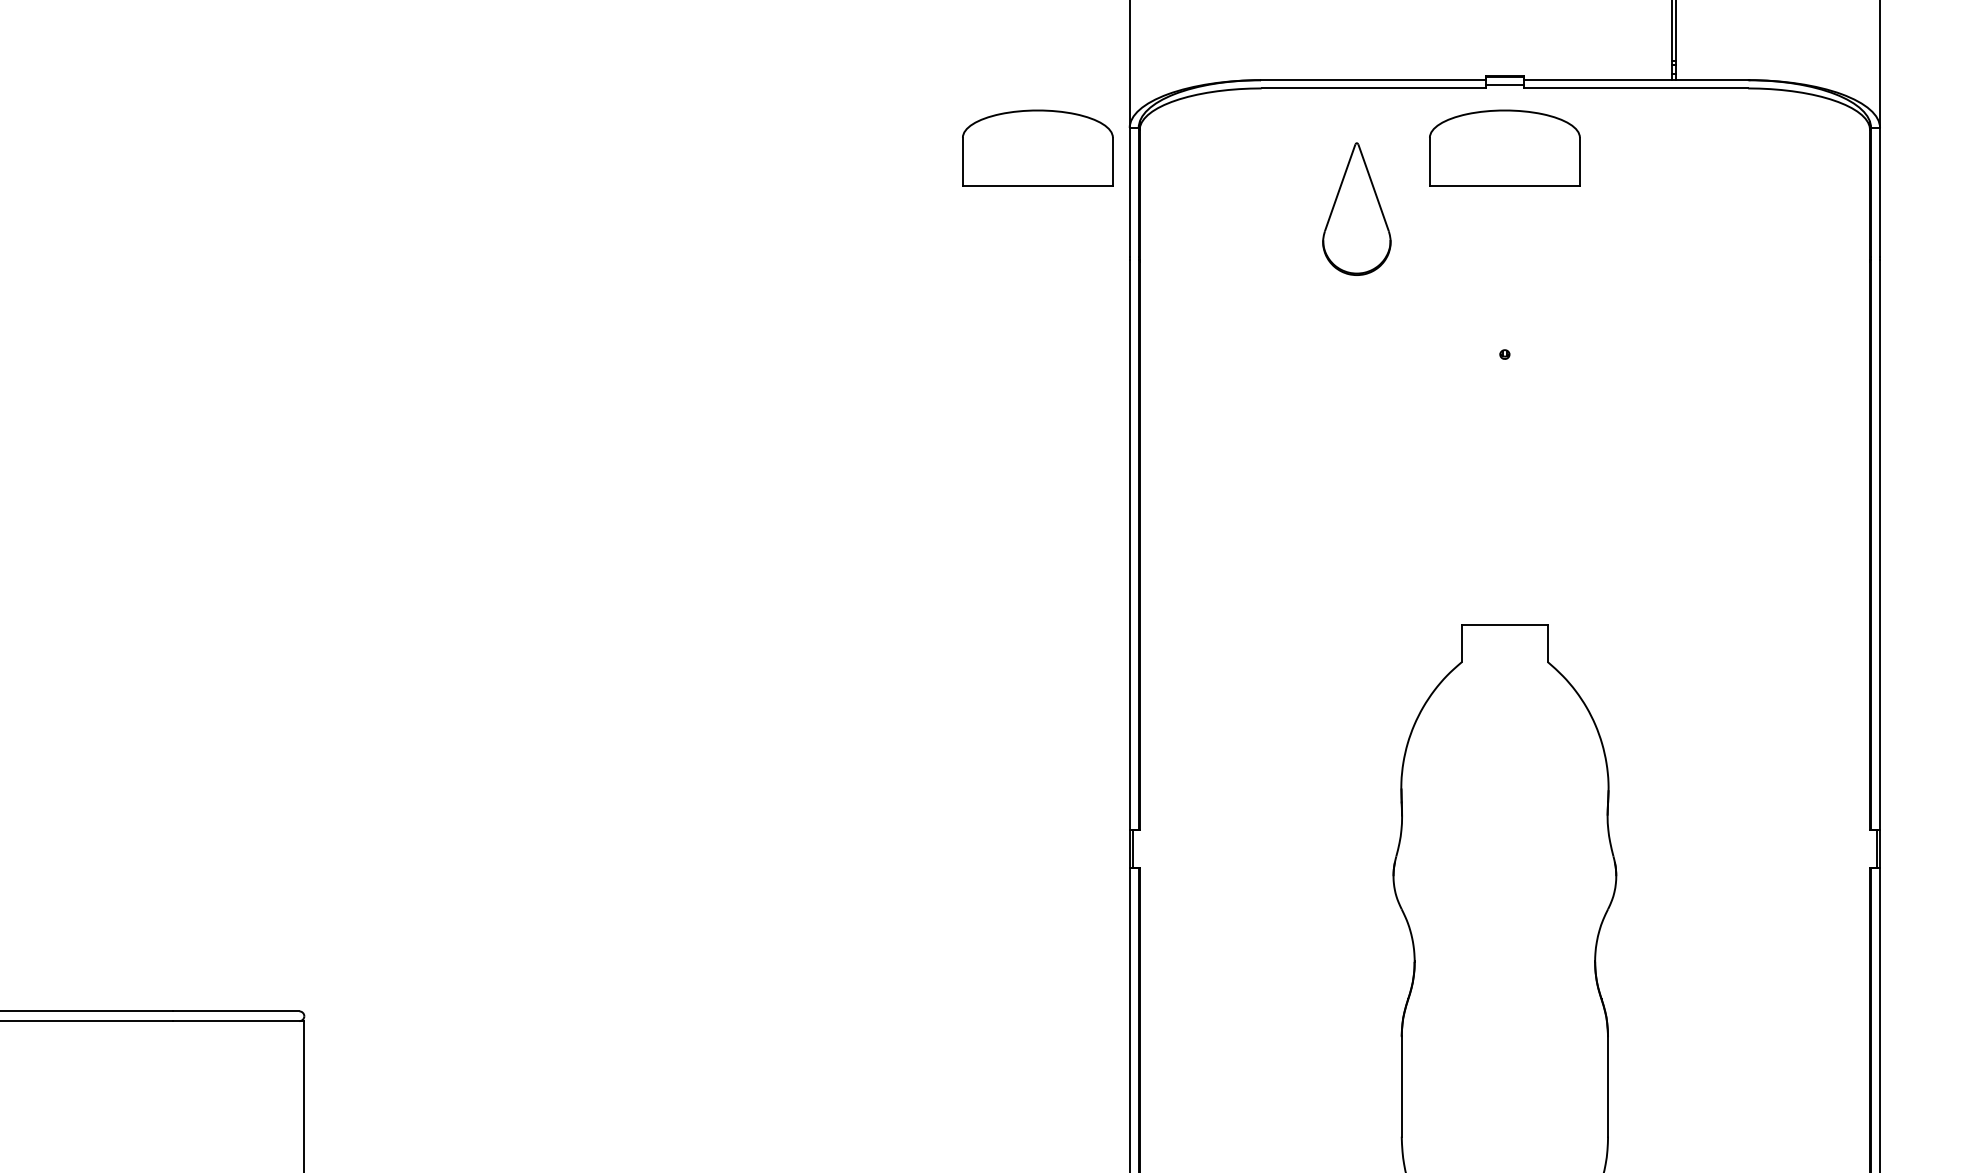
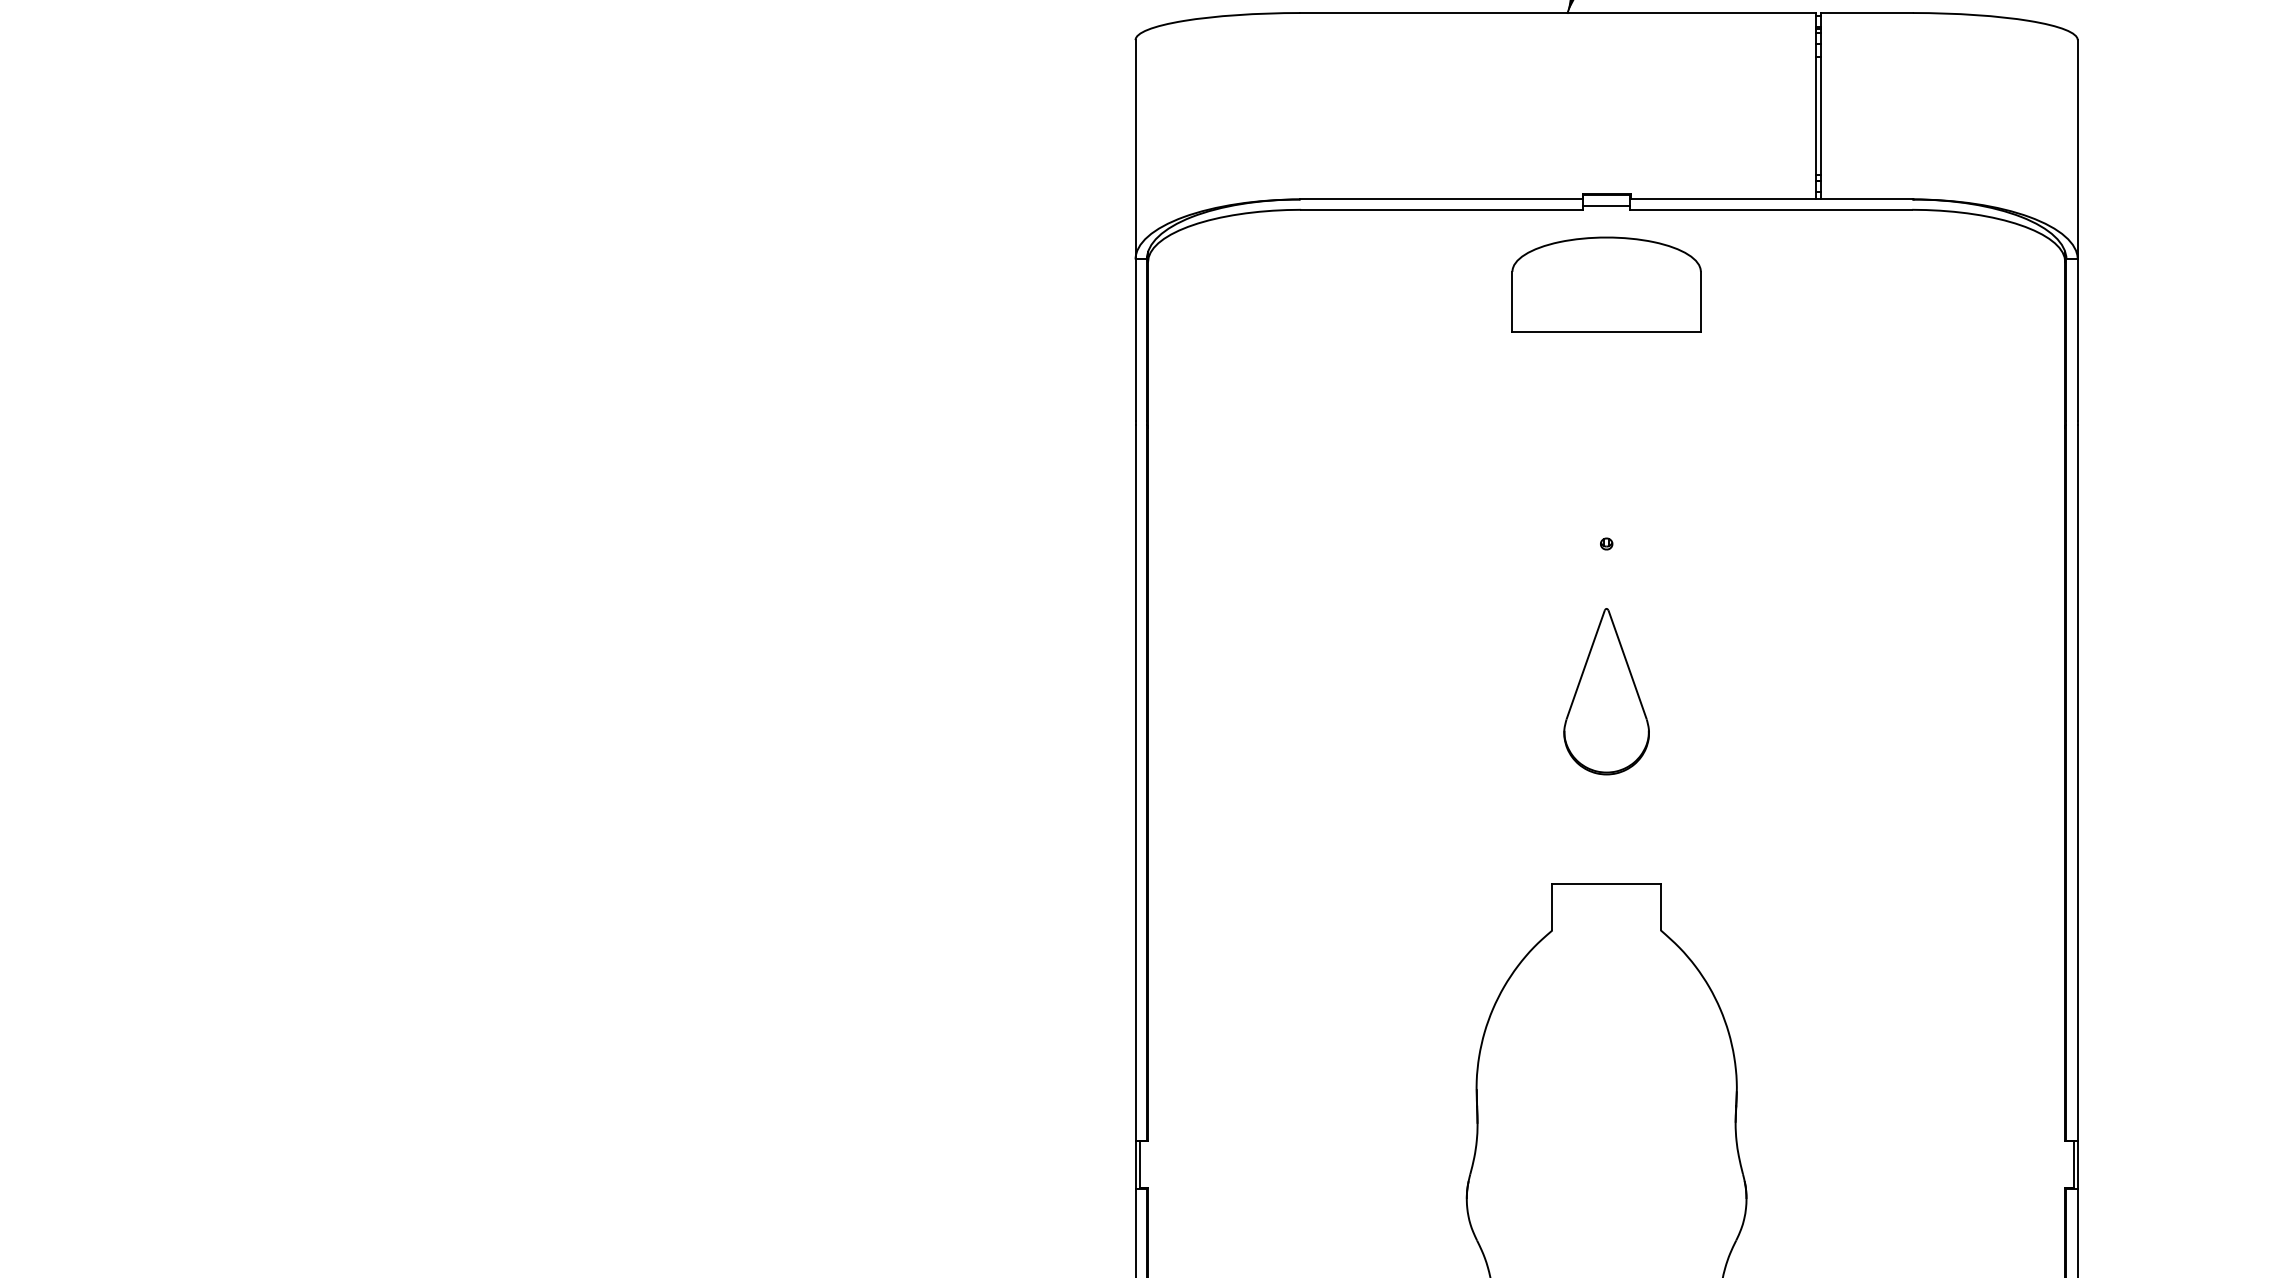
part: (1037, 147) -> (1019, 283), removed
part: (1356, 208) -> (1606, 690), moved

